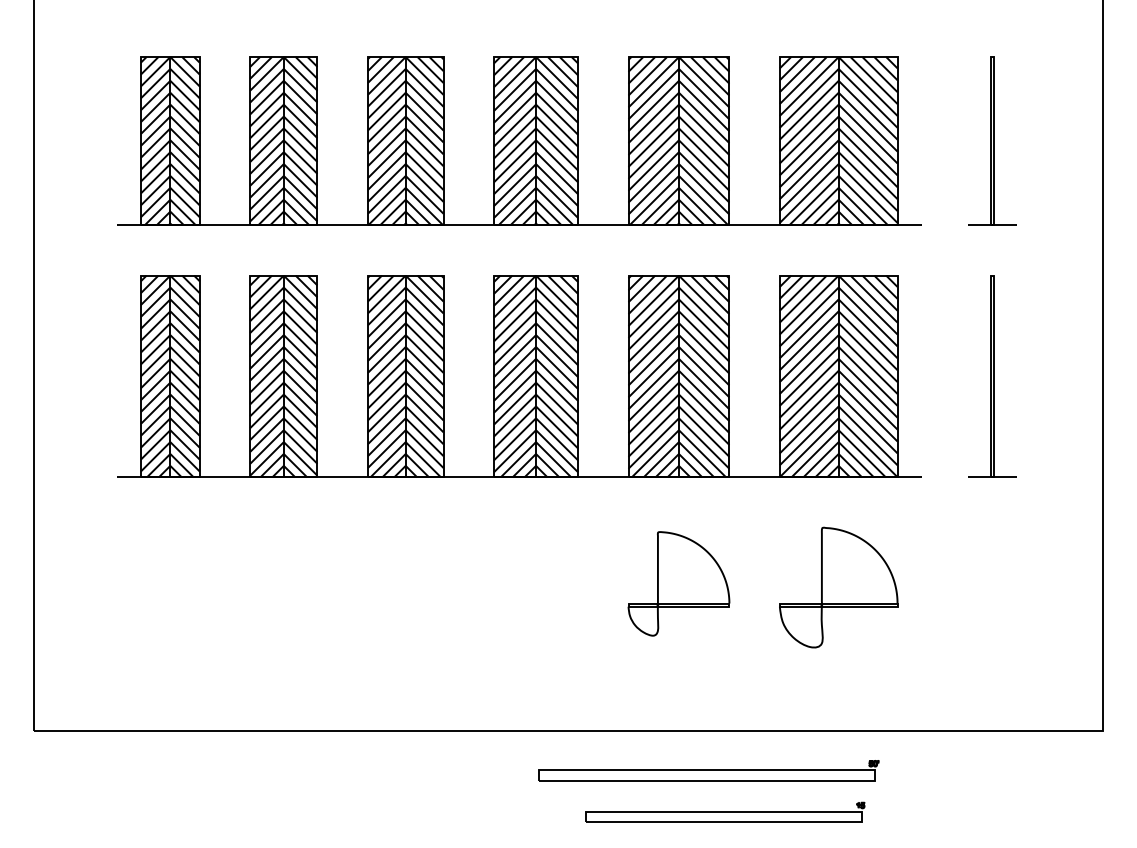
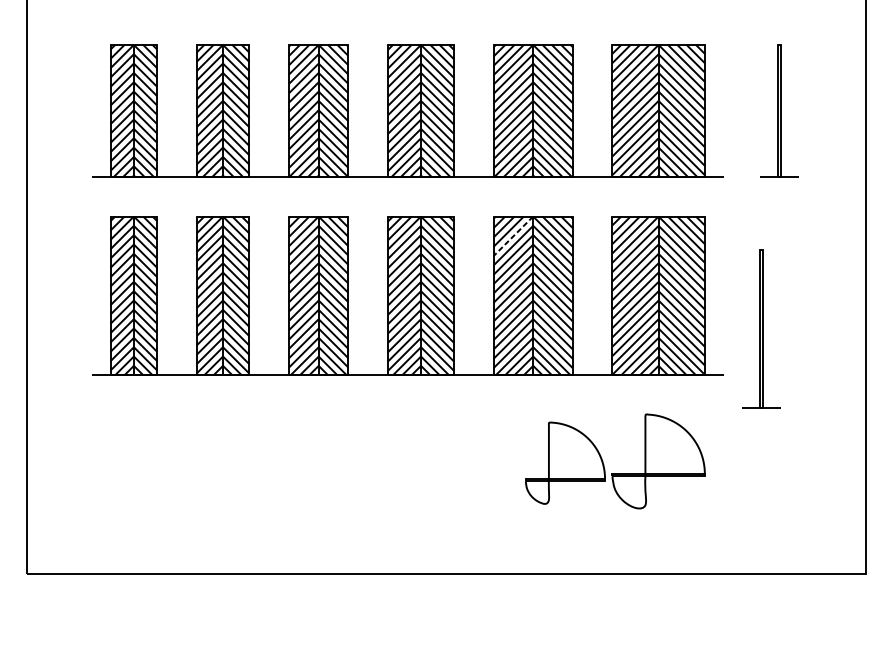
line: (653, 300) -> (513, 236), solid -> dashed
part: (992, 376) -> (761, 328), moved
part: (678, 583) -> (565, 462), moved
part: (708, 770) -> (556, 605), removed
part: (725, 811) -> (569, 637), removed

